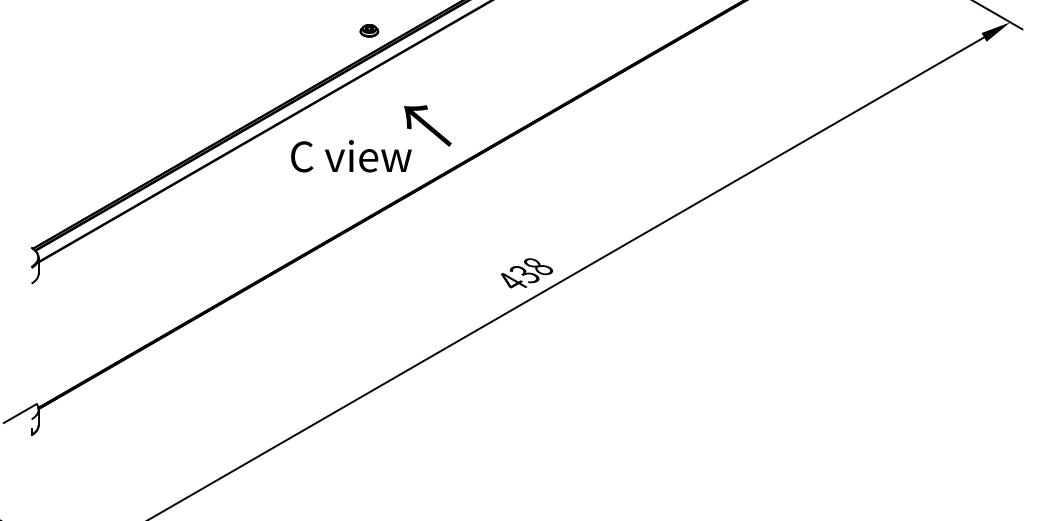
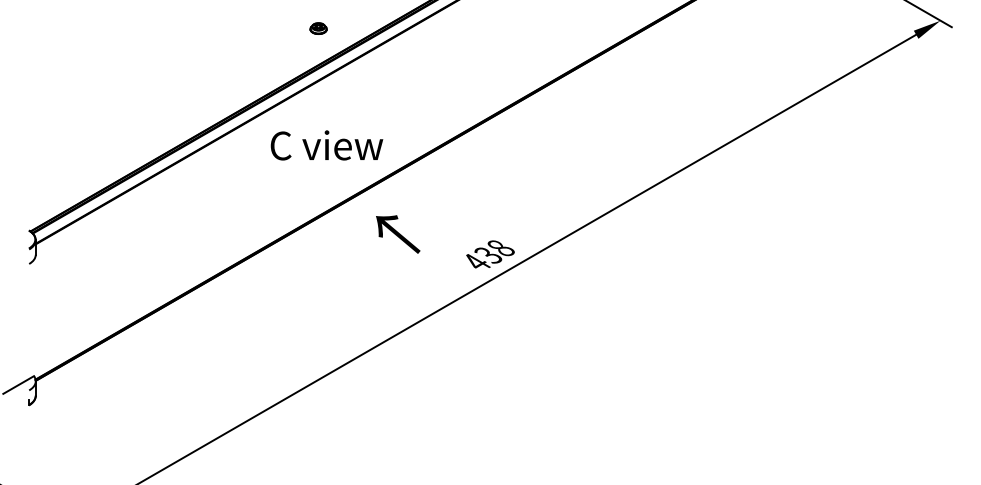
part: (369, 30) -> (318, 28), moved
text: (427, 125) -> (397, 234), moved

